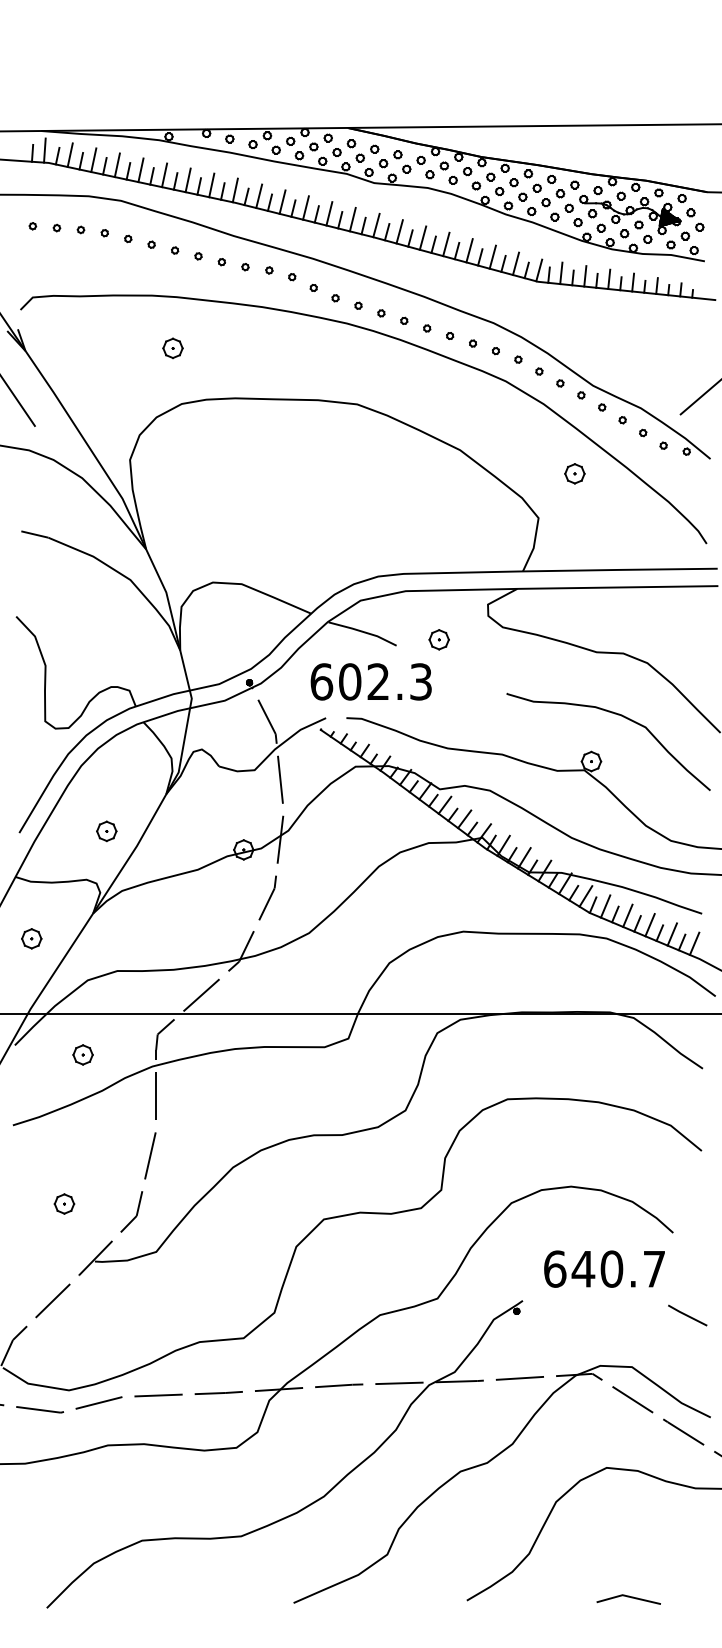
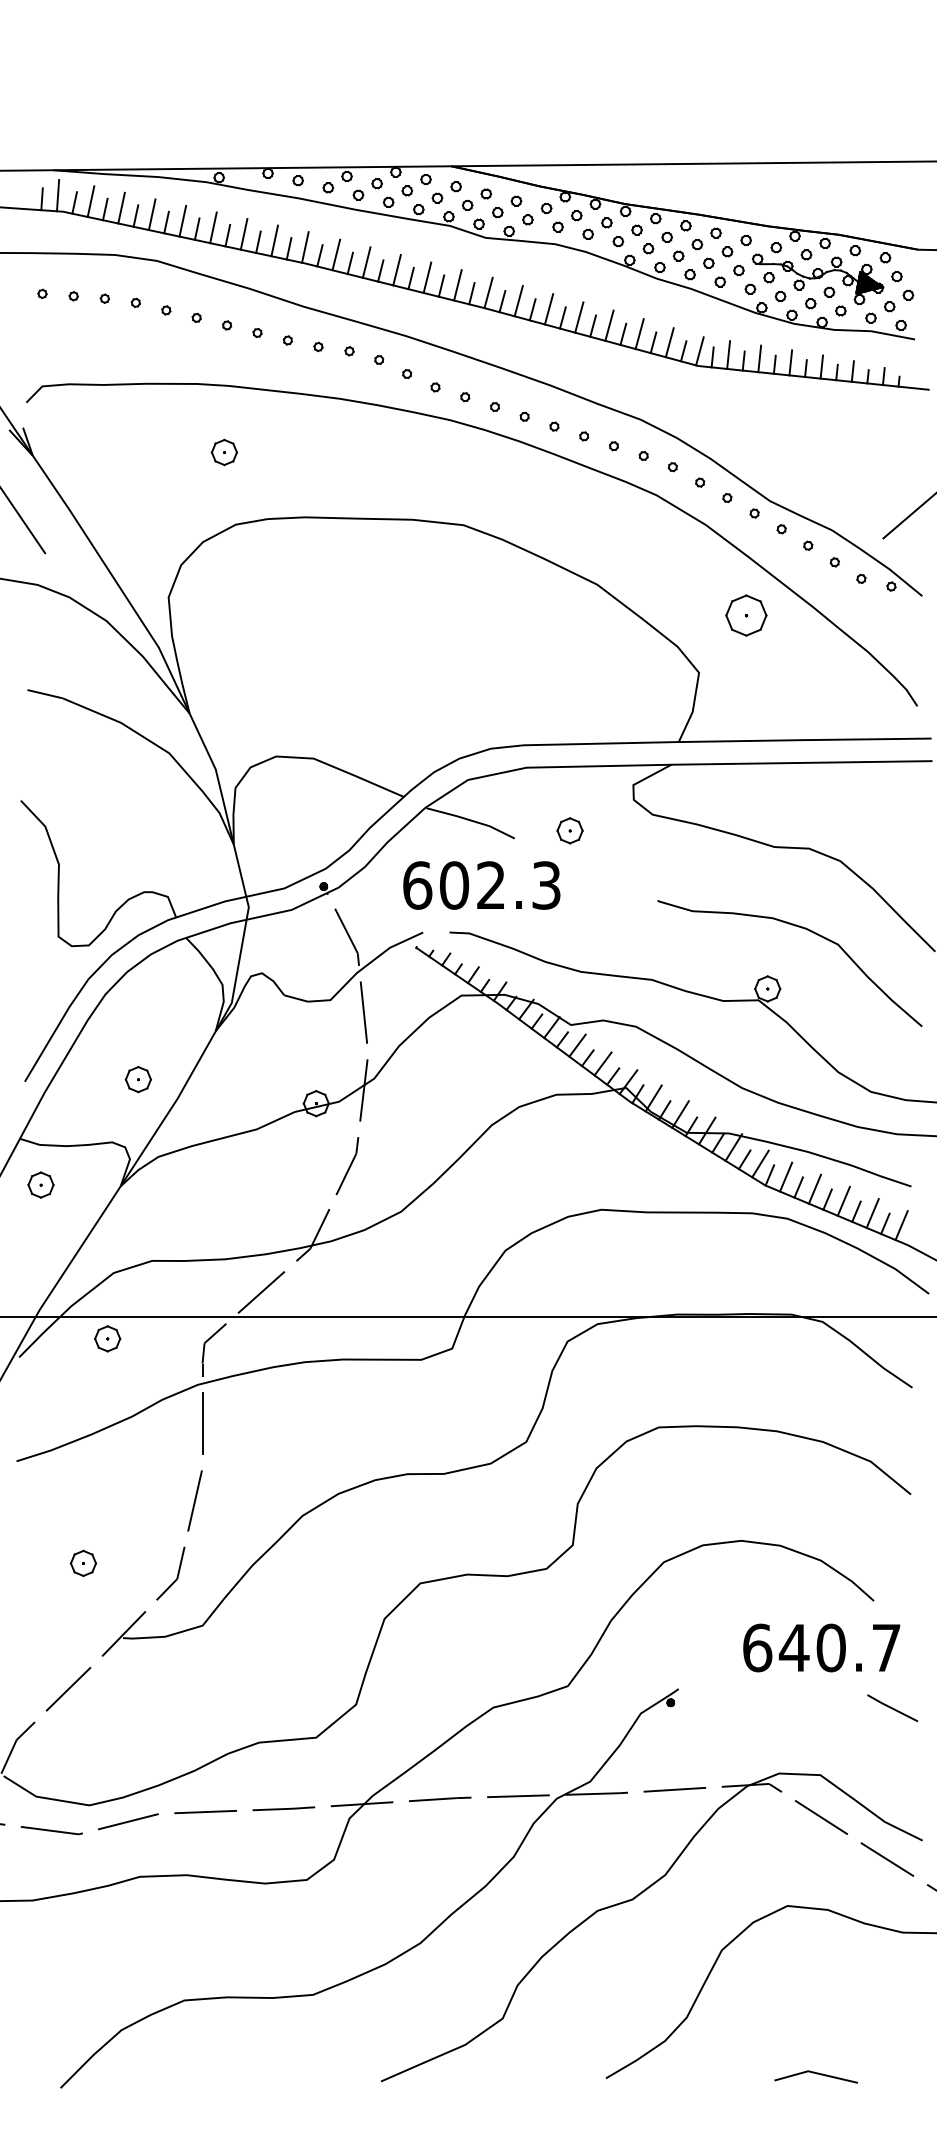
part: (574, 473) -> (745, 614), size x1.6
part: (31, 938) -> (40, 1184), moved
part: (82, 1054) -> (107, 1338), moved
text: (604, 1268) -> (821, 1647), moved

